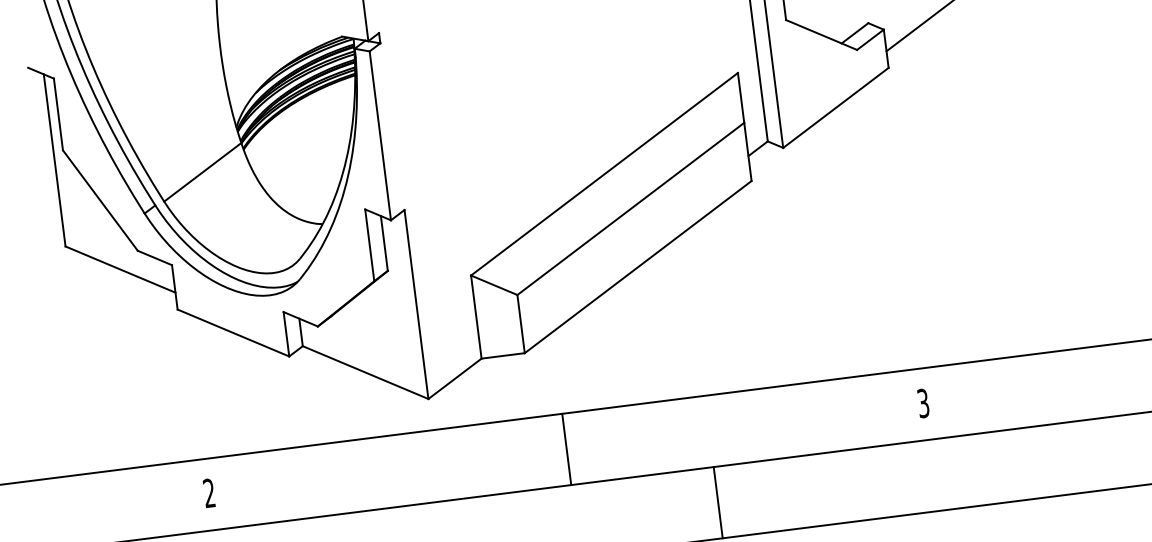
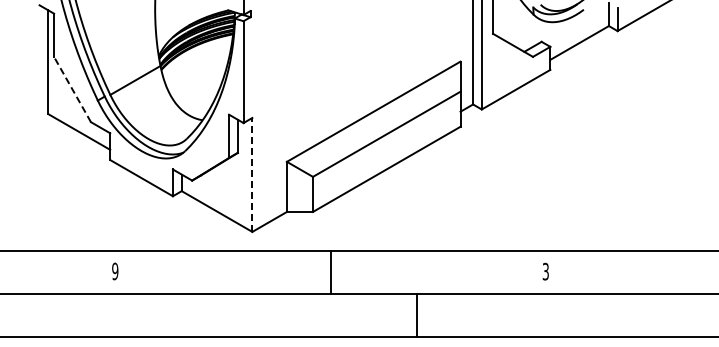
line: (100, 200) -> (72, 89), solid -> dashed
line: (416, 303) -> (252, 174), solid -> dashed
text: (209, 493) -> (115, 271), 2 -> 9

